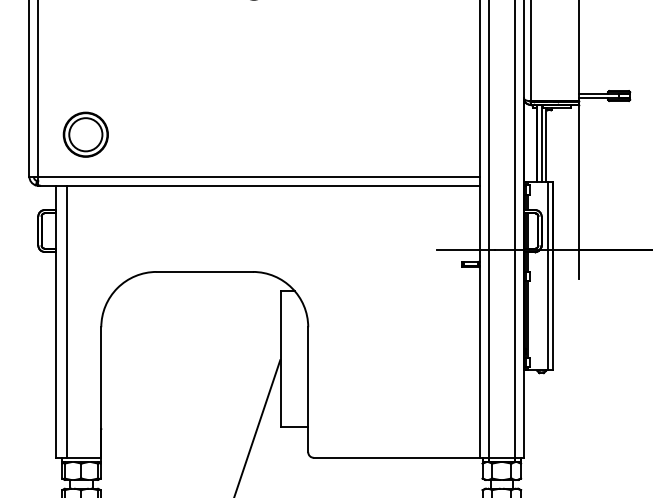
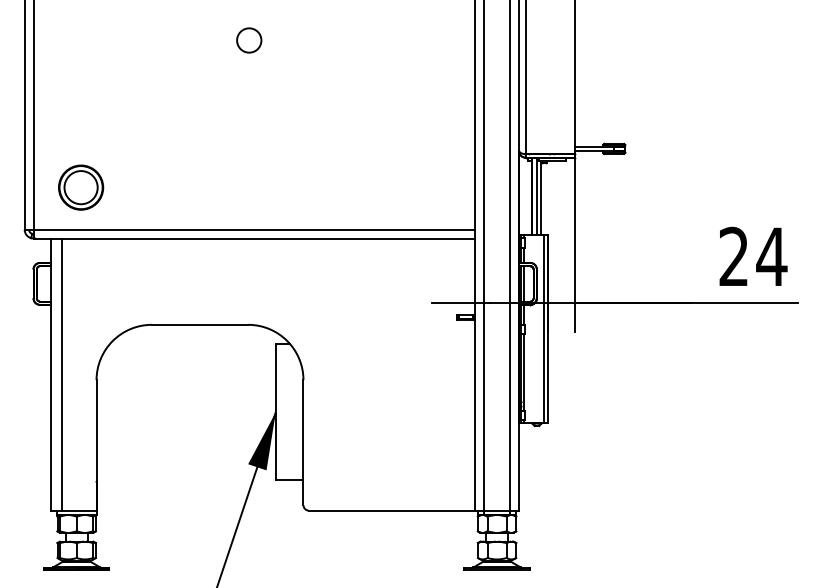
fill: (266, 388) -> (261, 441), added

